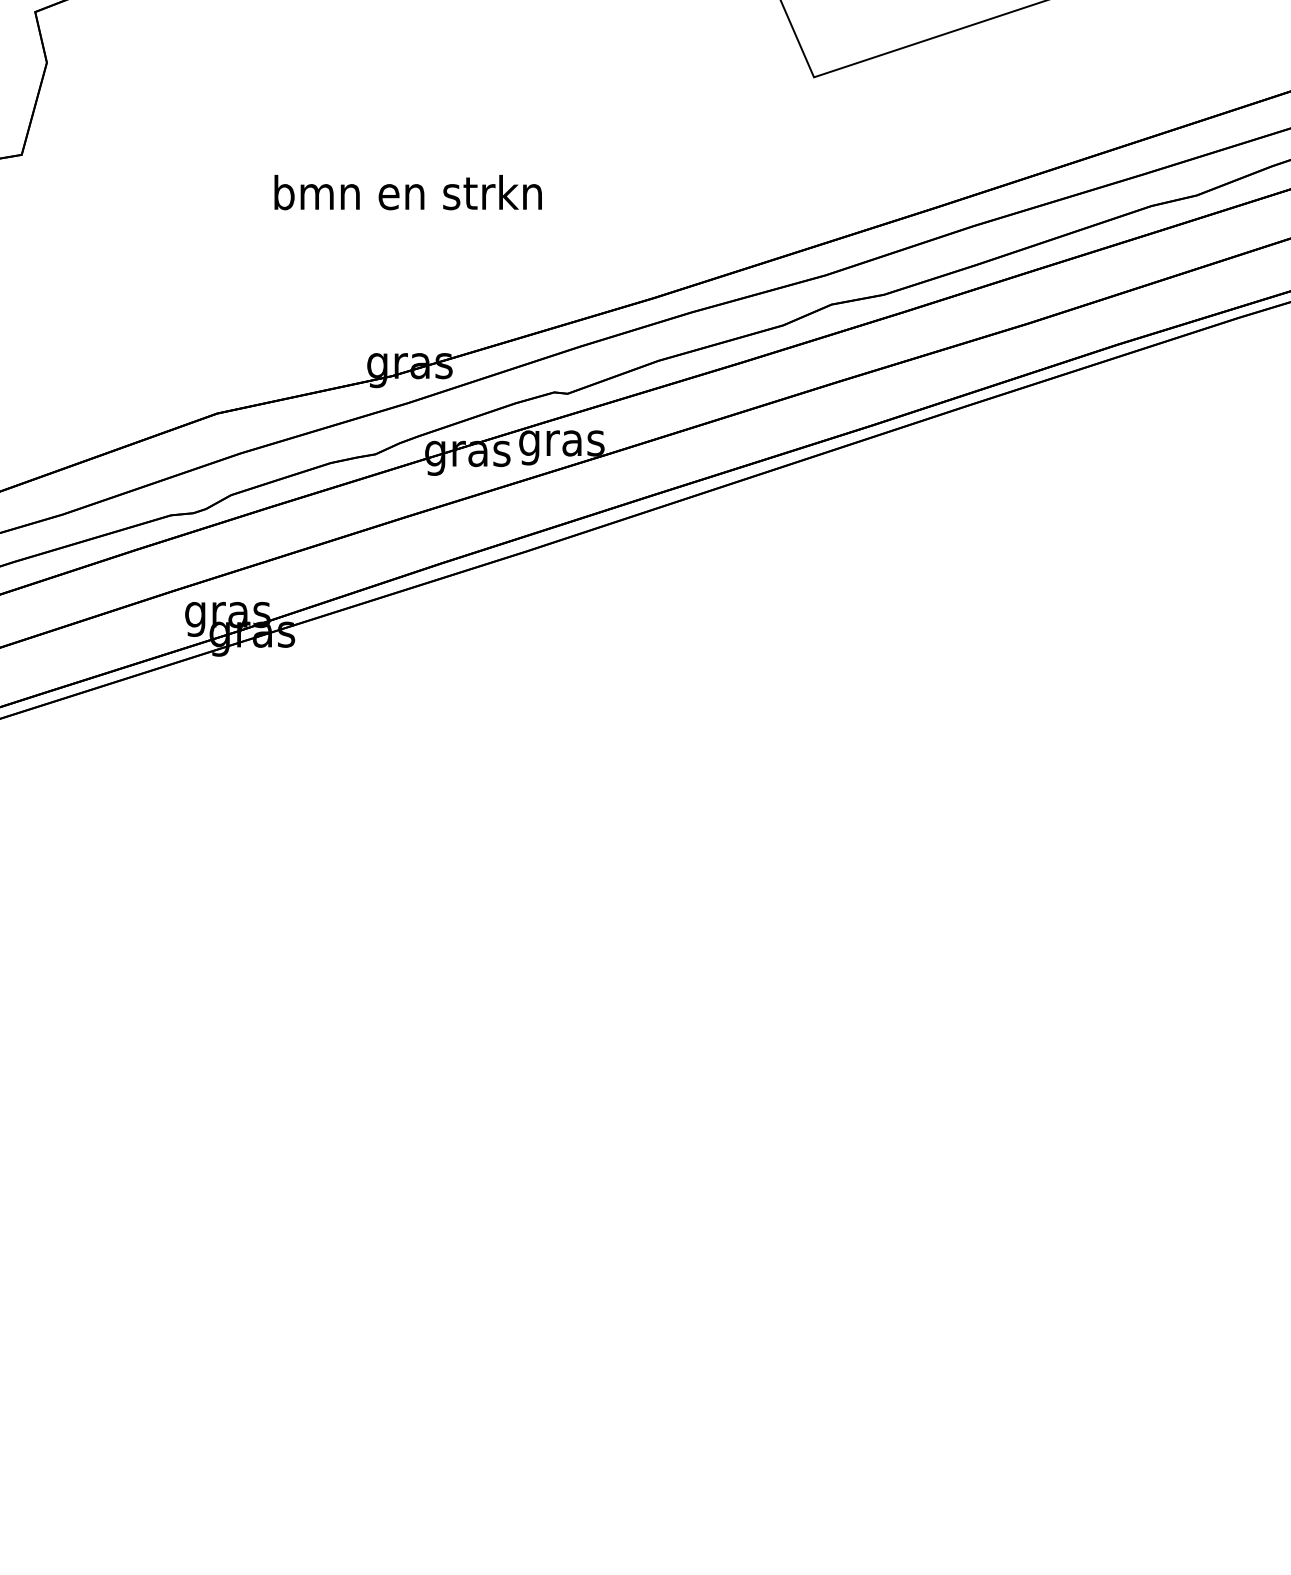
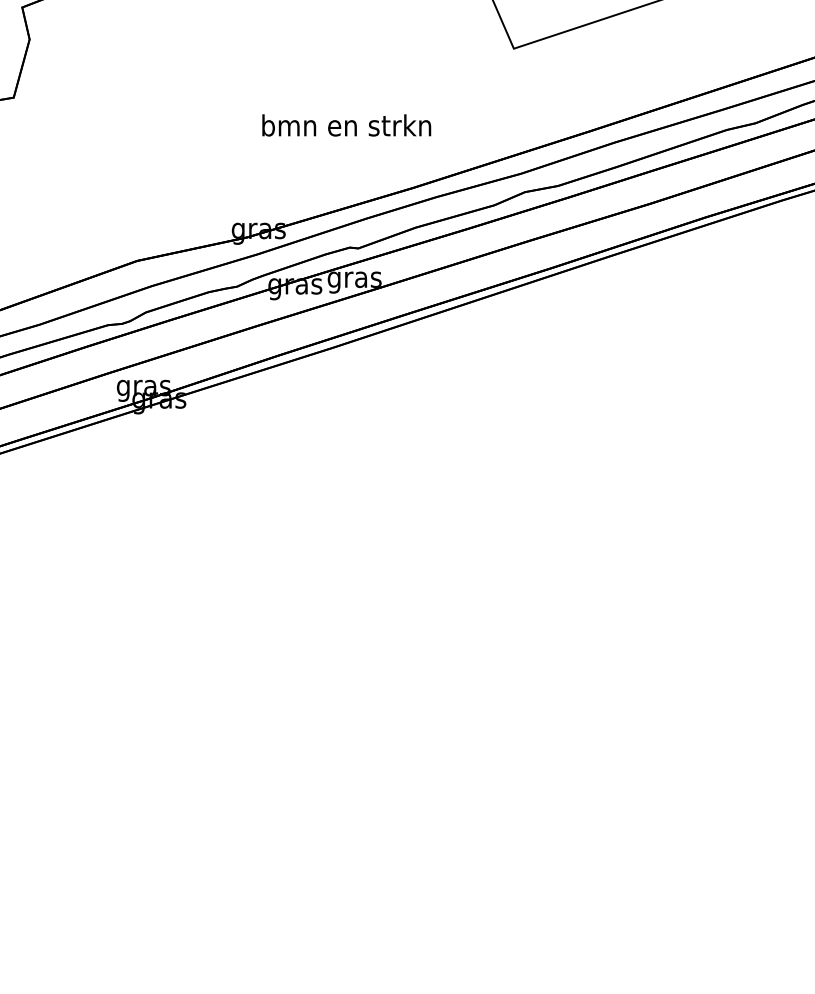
text: (407, 192) -> (346, 125), moved

